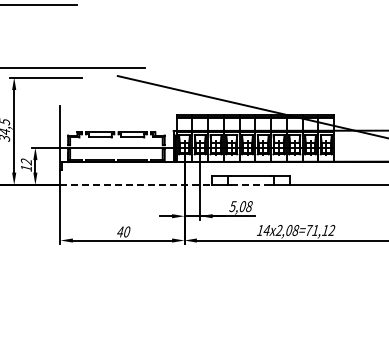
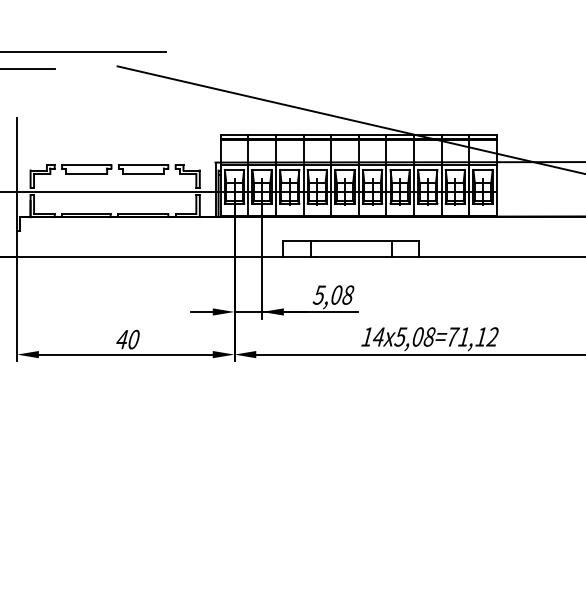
line: (136, 185) -> (150, 258), dashed -> solid
line: (250, 185) -> (350, 258), dashed -> solid
text: (279, 230) -> (400, 337), 2,08=71,12 -> 5,08=71,12

